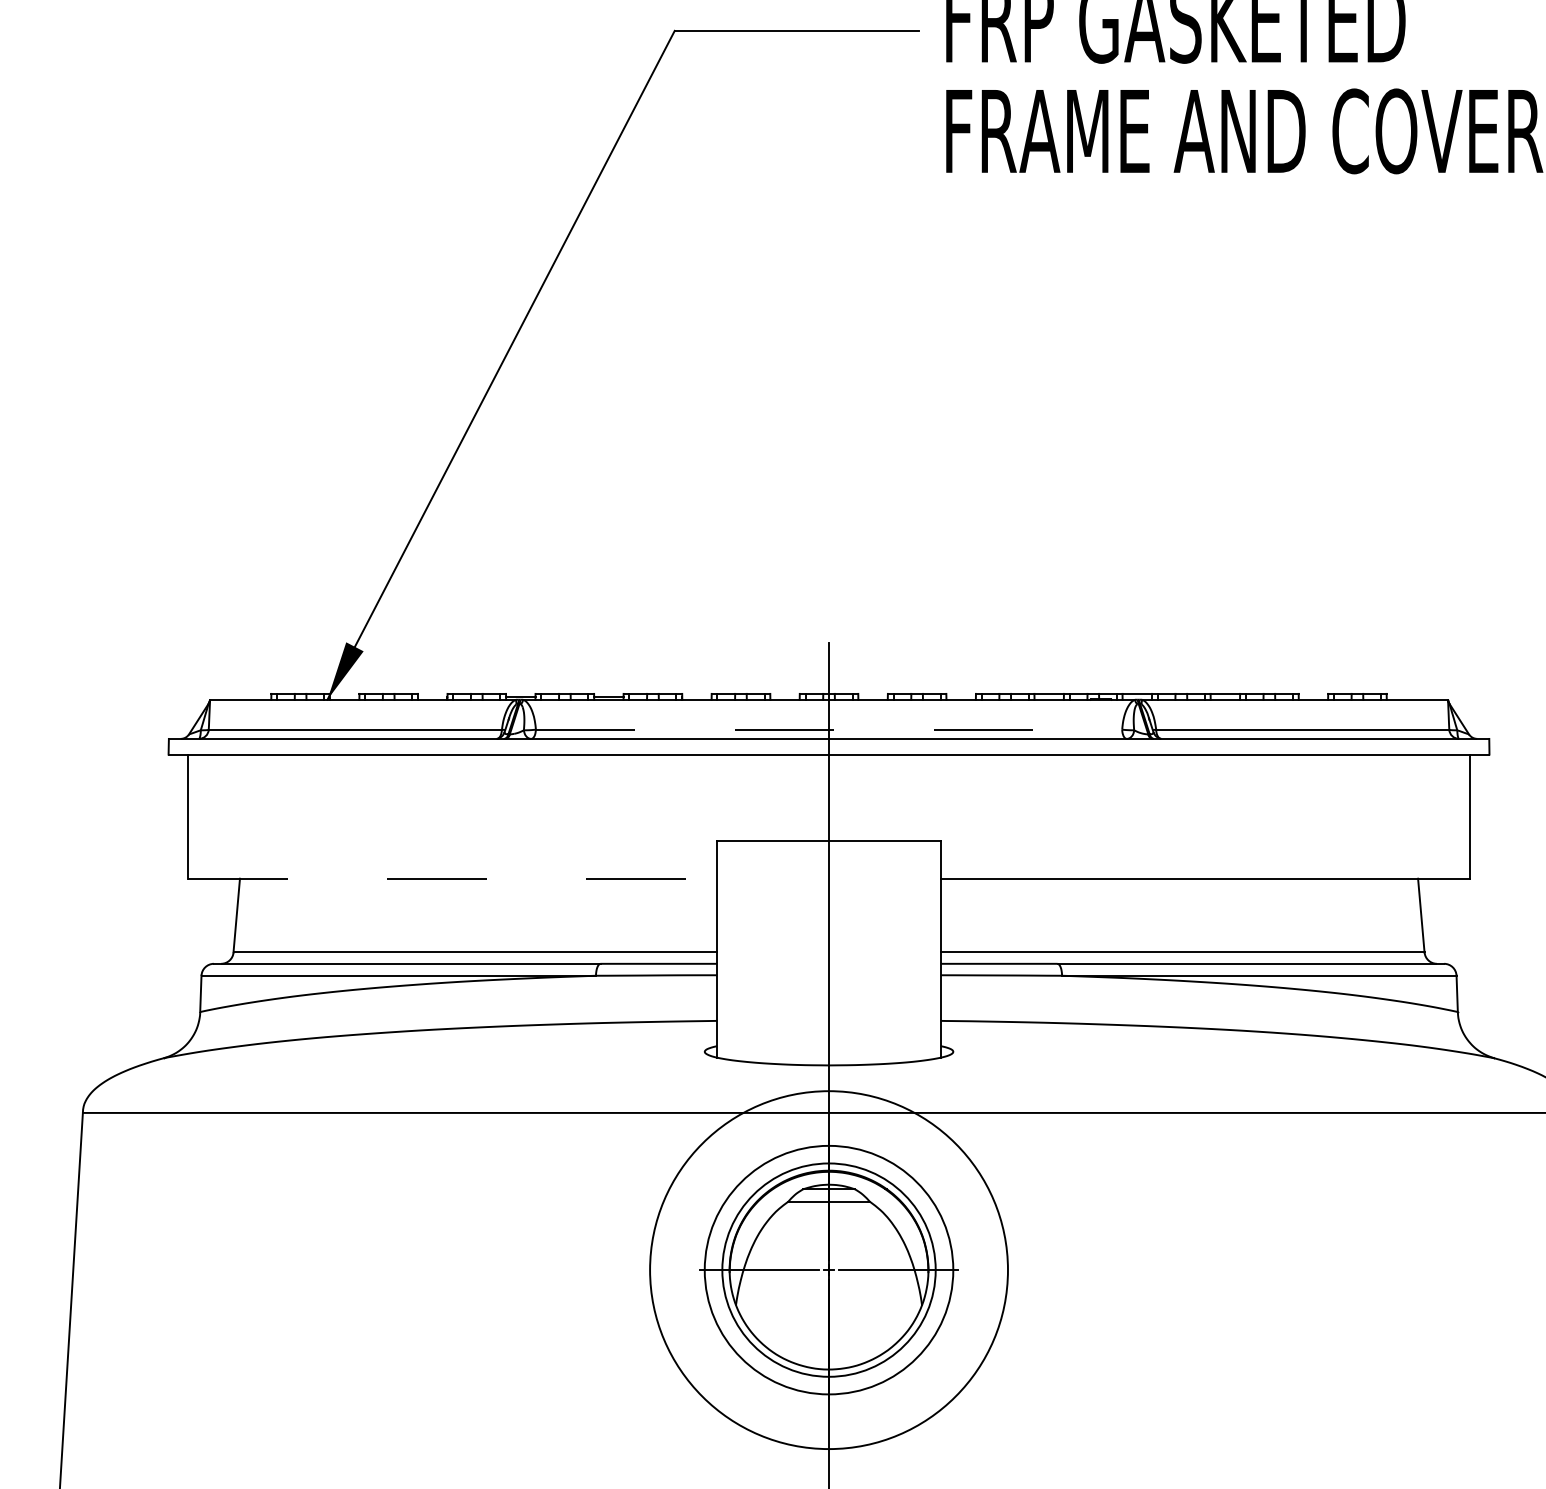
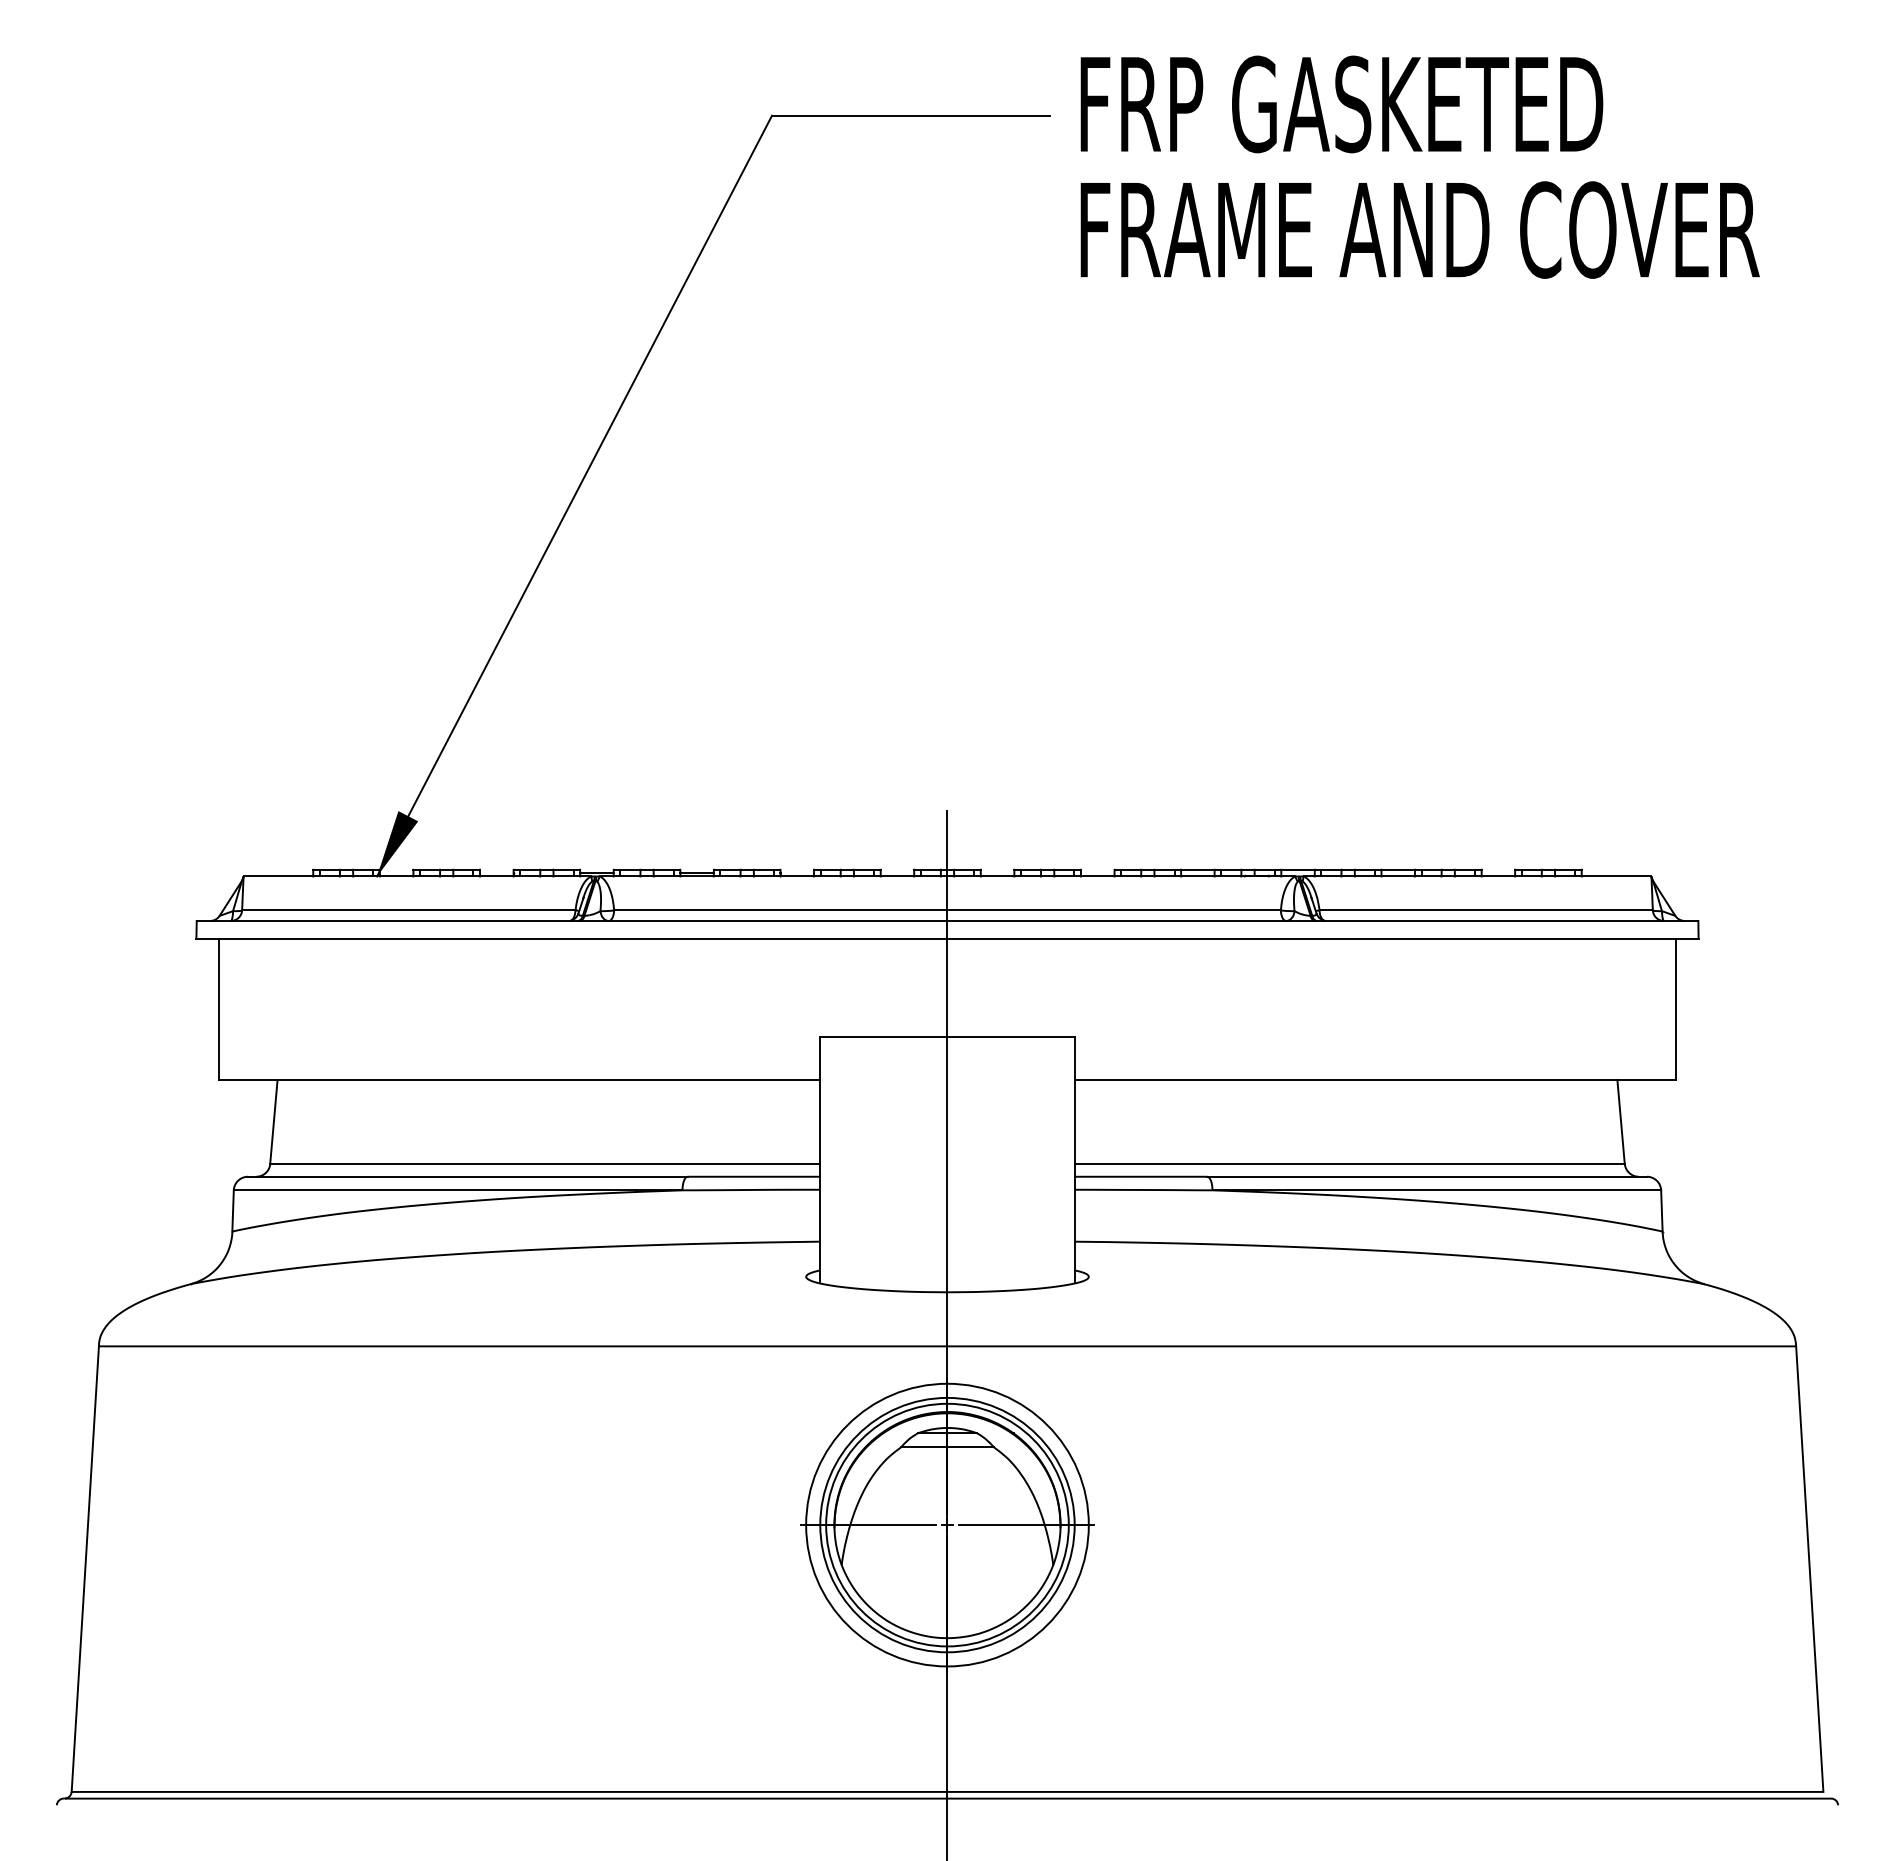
line: (829, 729) -> (948, 910), dashed -> solid
line: (452, 878) -> (519, 1079), dashed -> solid
circle: (829, 1269) -> (947, 1524), size x0.62

